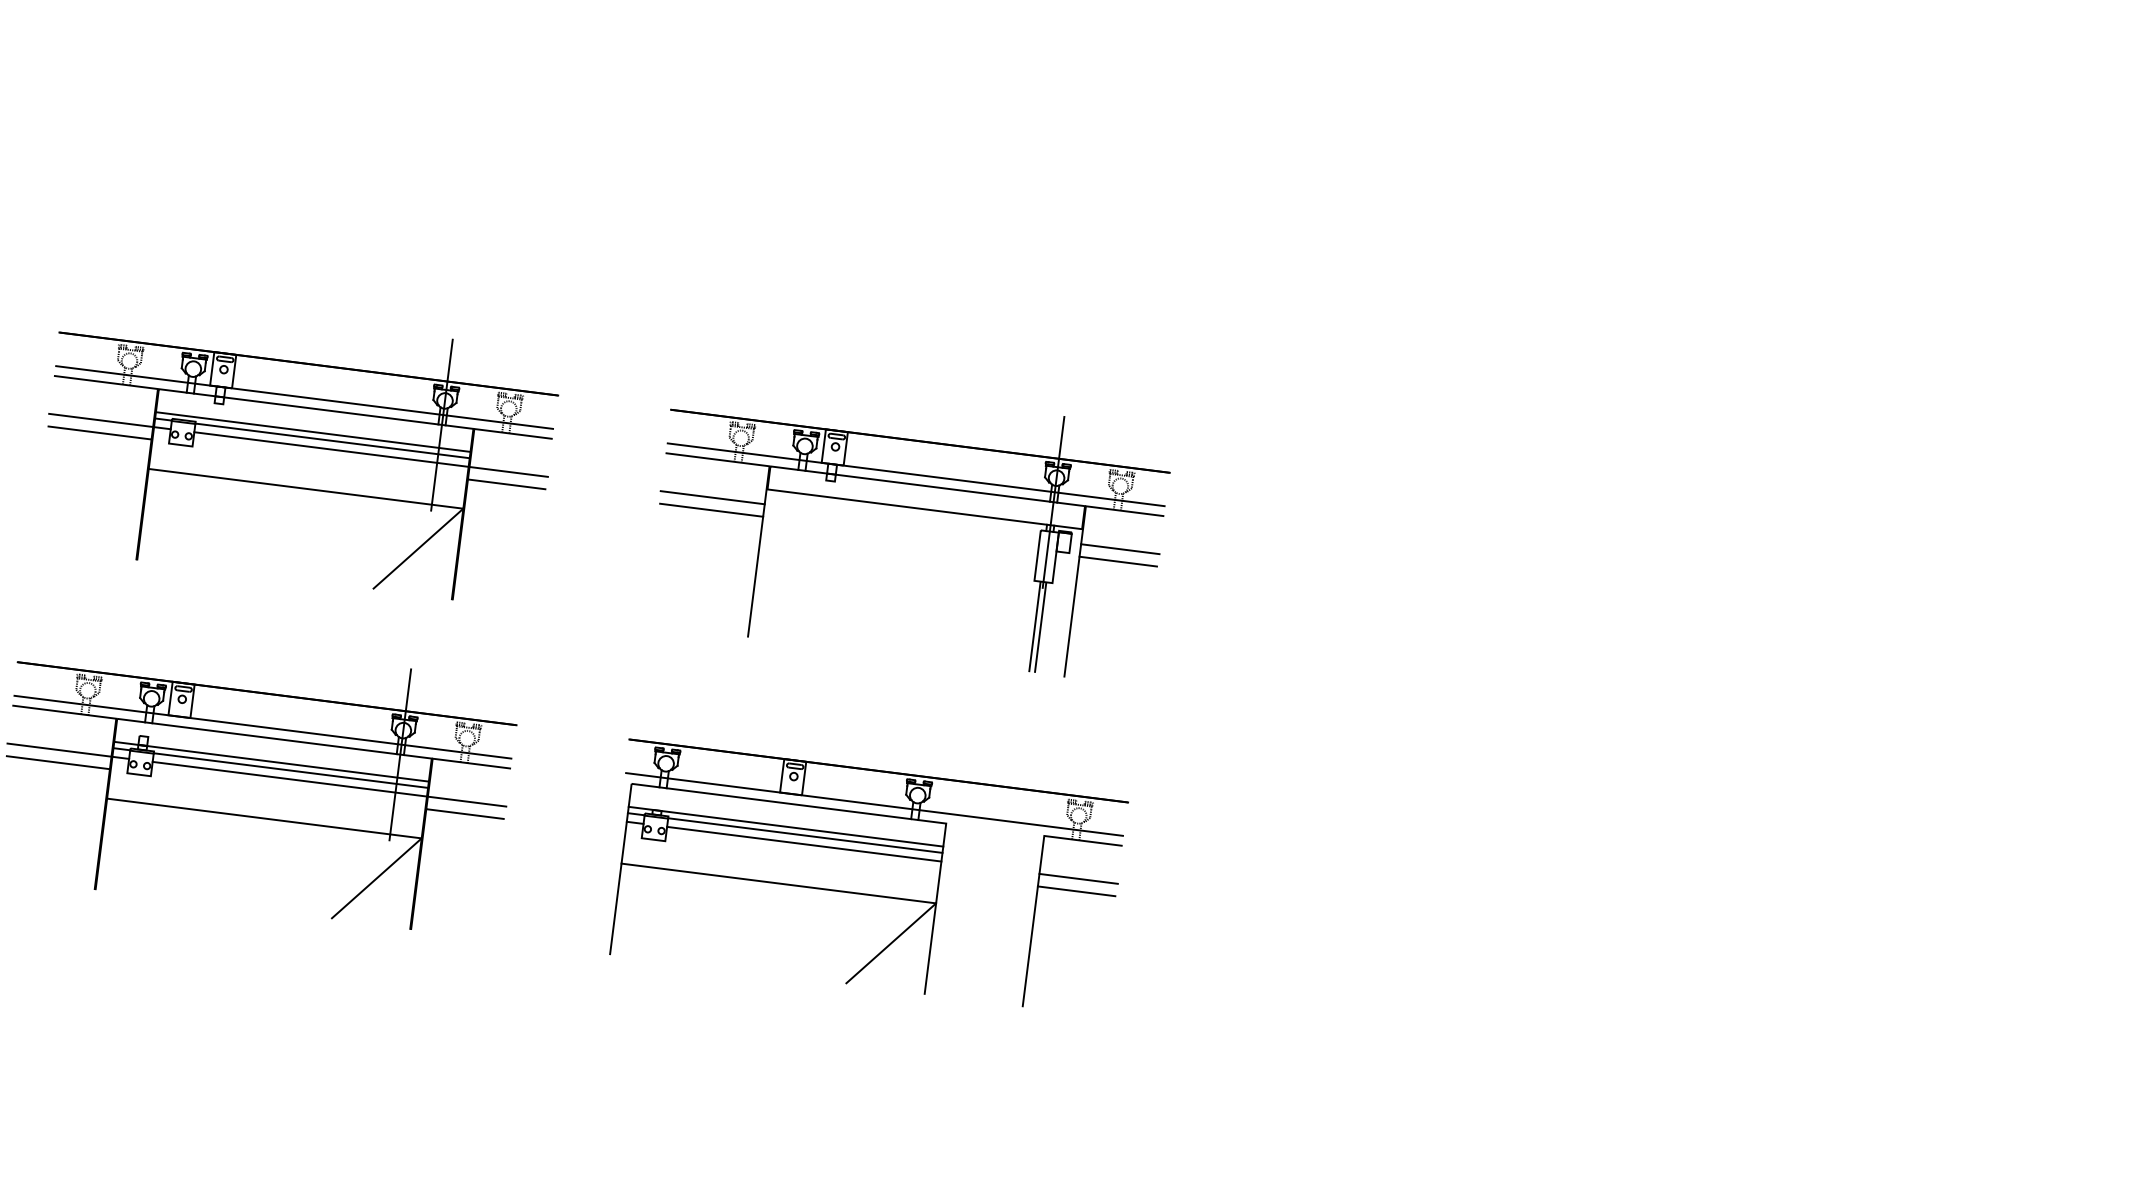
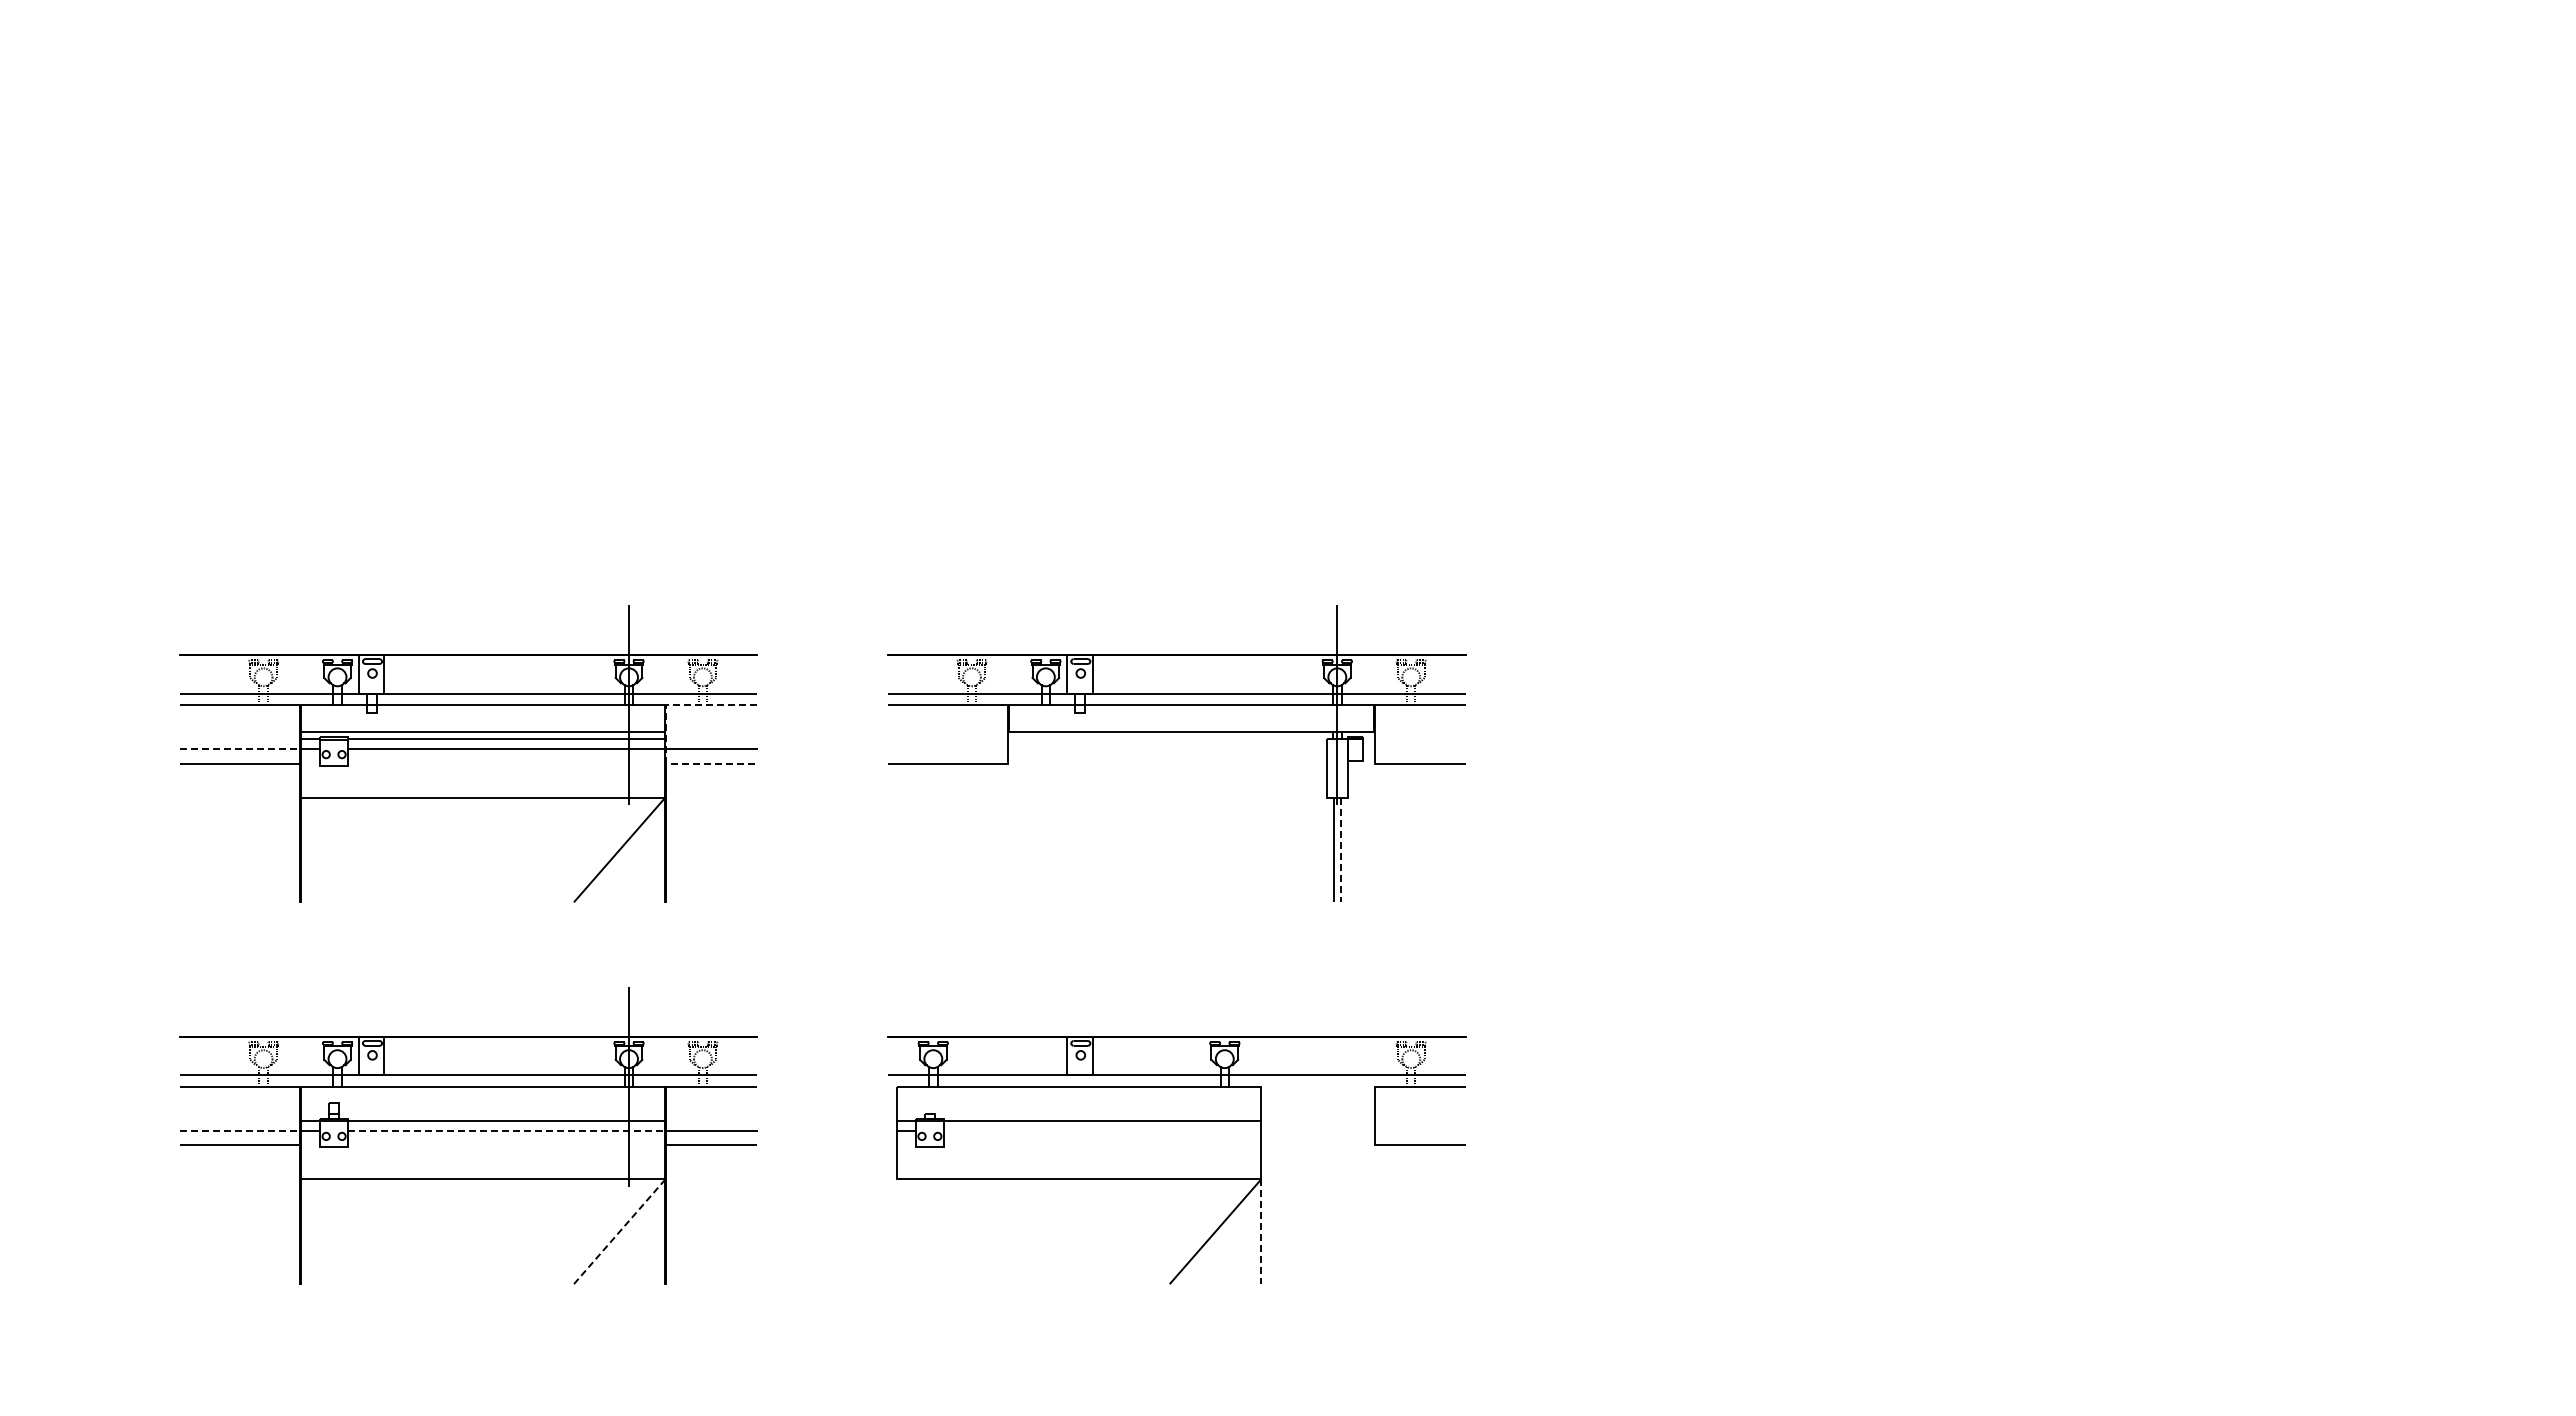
line: (101, 420) -> (240, 749), solid -> dashed
line: (471, 454) -> (666, 734), solid -> dashed
line: (712, 497) -> (947, 749), removed
line: (1119, 549) -> (1419, 749), removed
line: (755, 576) -> (1008, 832), removed
line: (1071, 616) -> (1374, 832), removed
line: (1040, 628) -> (1340, 850), solid -> dashed
line: (60, 749) -> (240, 1130), solid -> dashed
line: (271, 761) -> (483, 1113), removed
line: (289, 778) -> (506, 1130), solid -> dashed
line: (785, 826) -> (1078, 1113), removed
line: (804, 843) -> (1102, 1130), removed
line: (376, 878) -> (619, 1231), solid -> dashed
line: (1078, 878) -> (1419, 1130), removed
line: (615, 908) -> (896, 1231), removed
line: (1030, 946) -> (1374, 1214), removed
line: (930, 949) -> (1261, 1232), solid -> dashed

